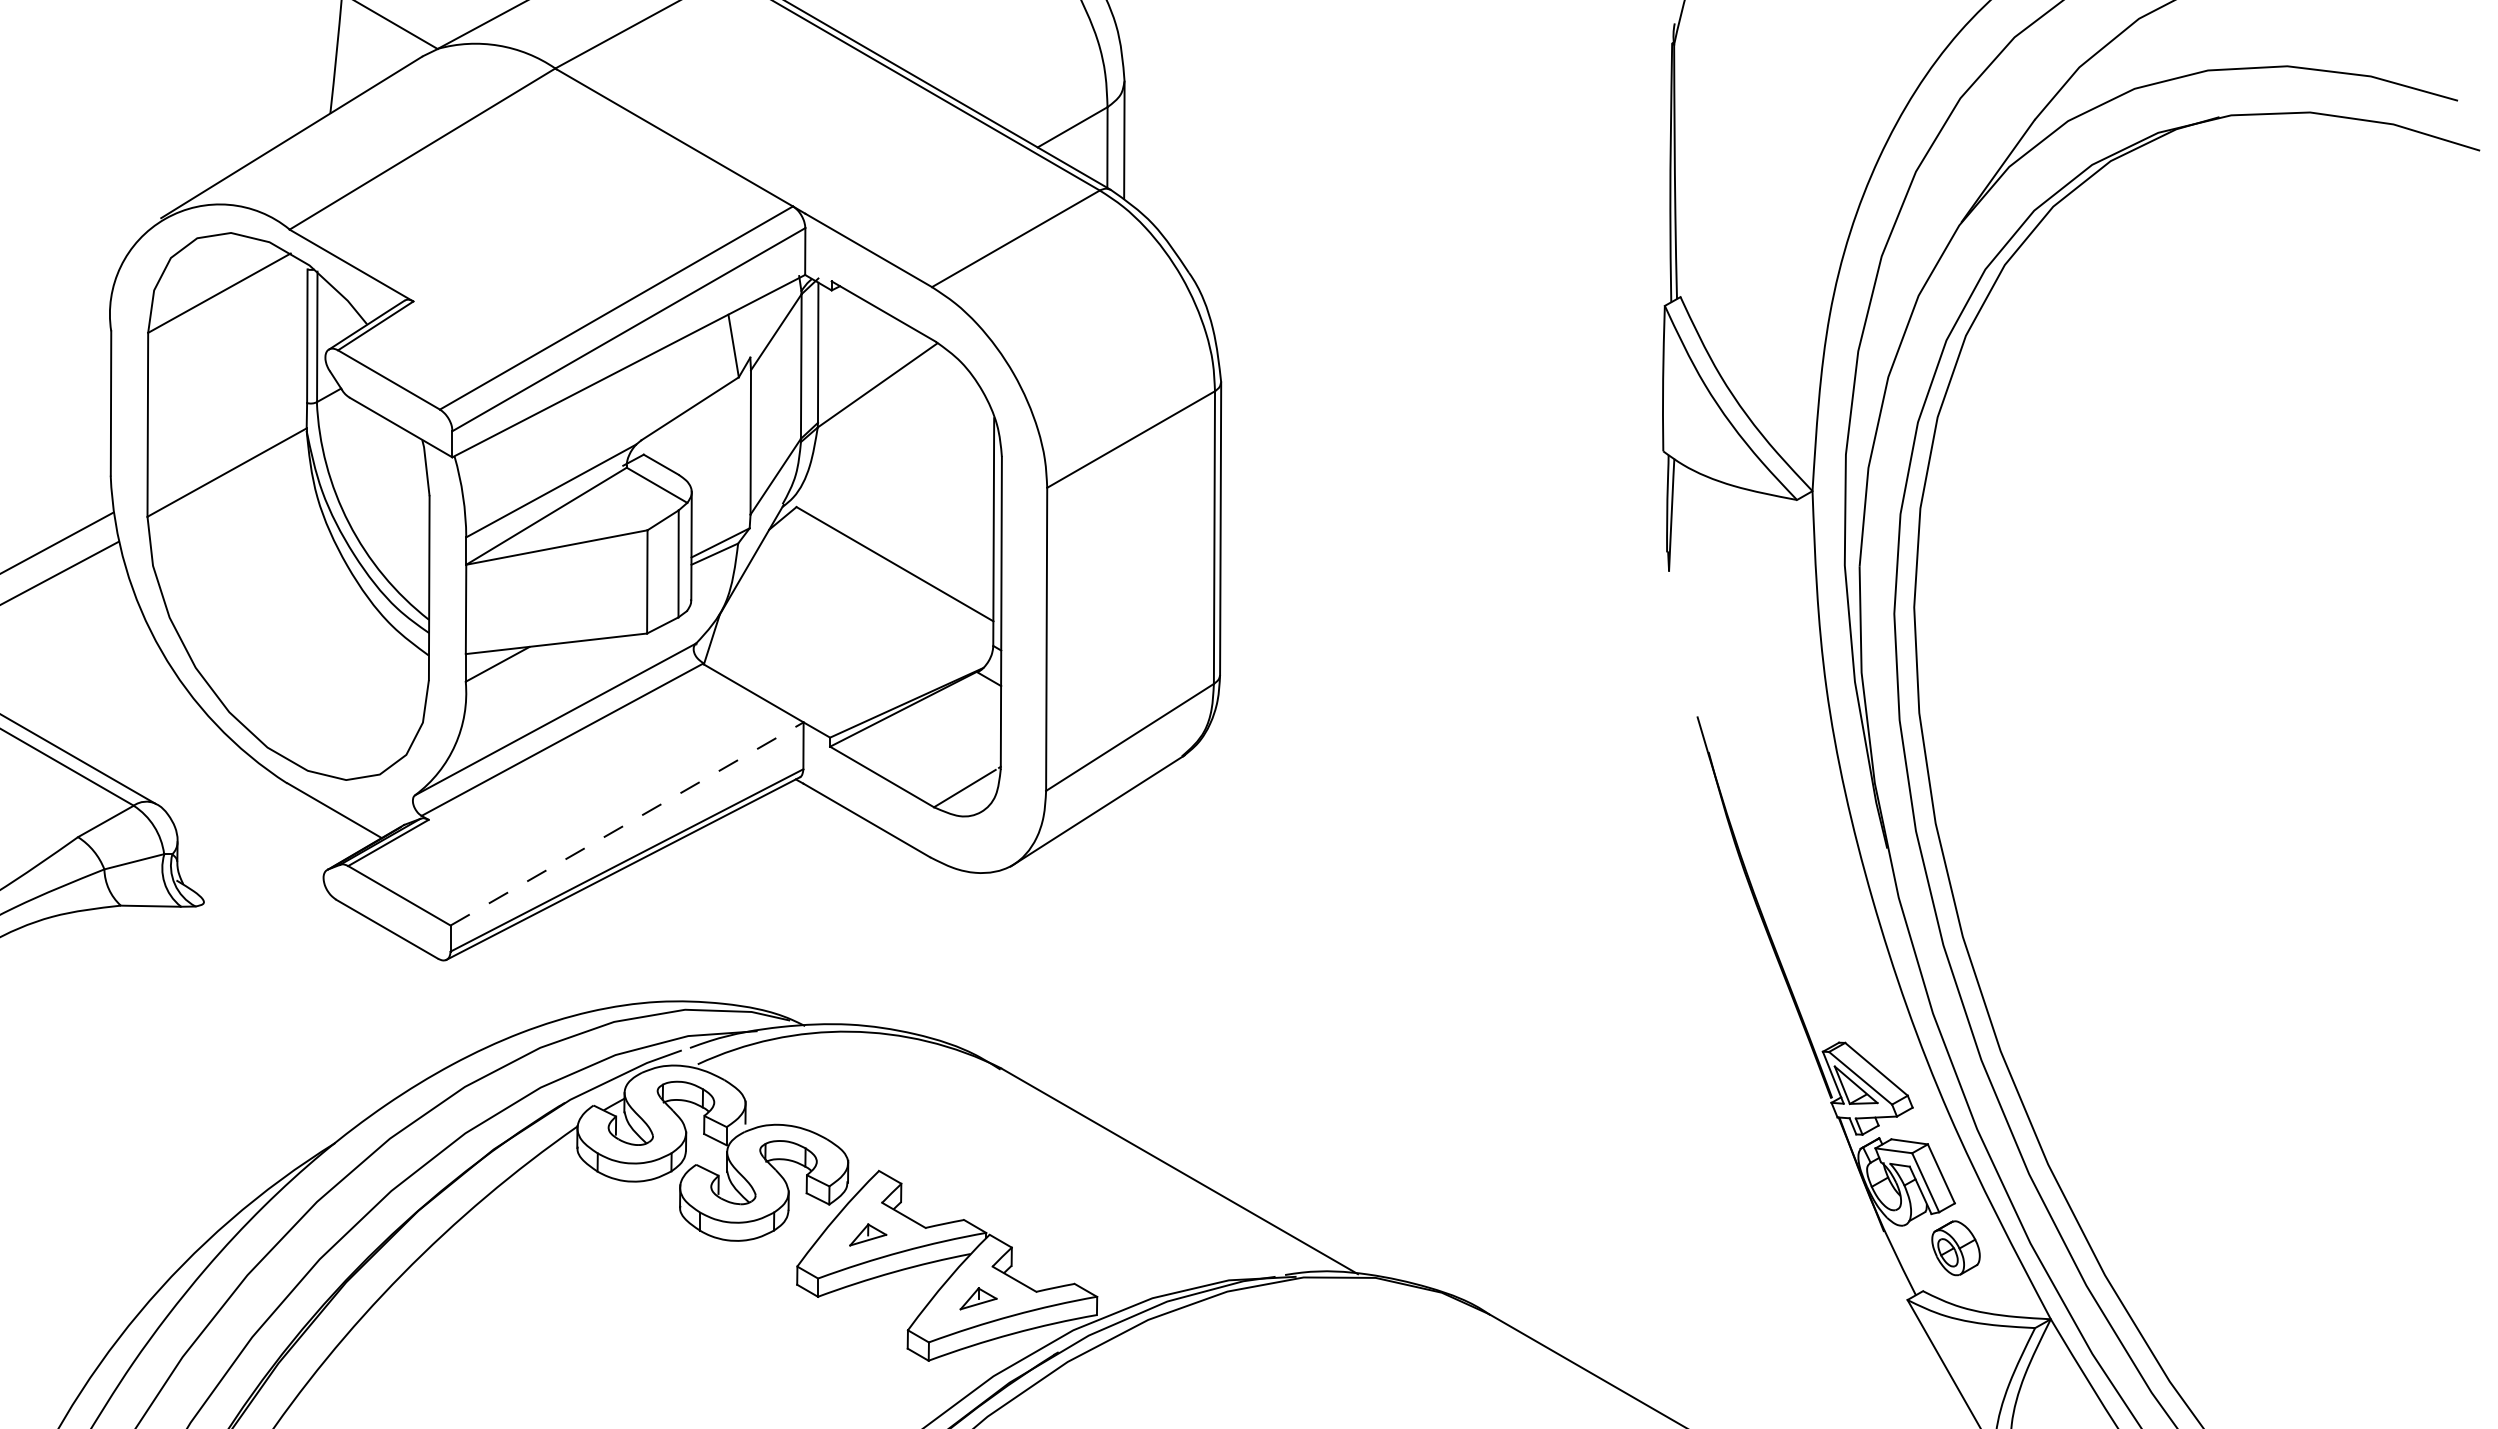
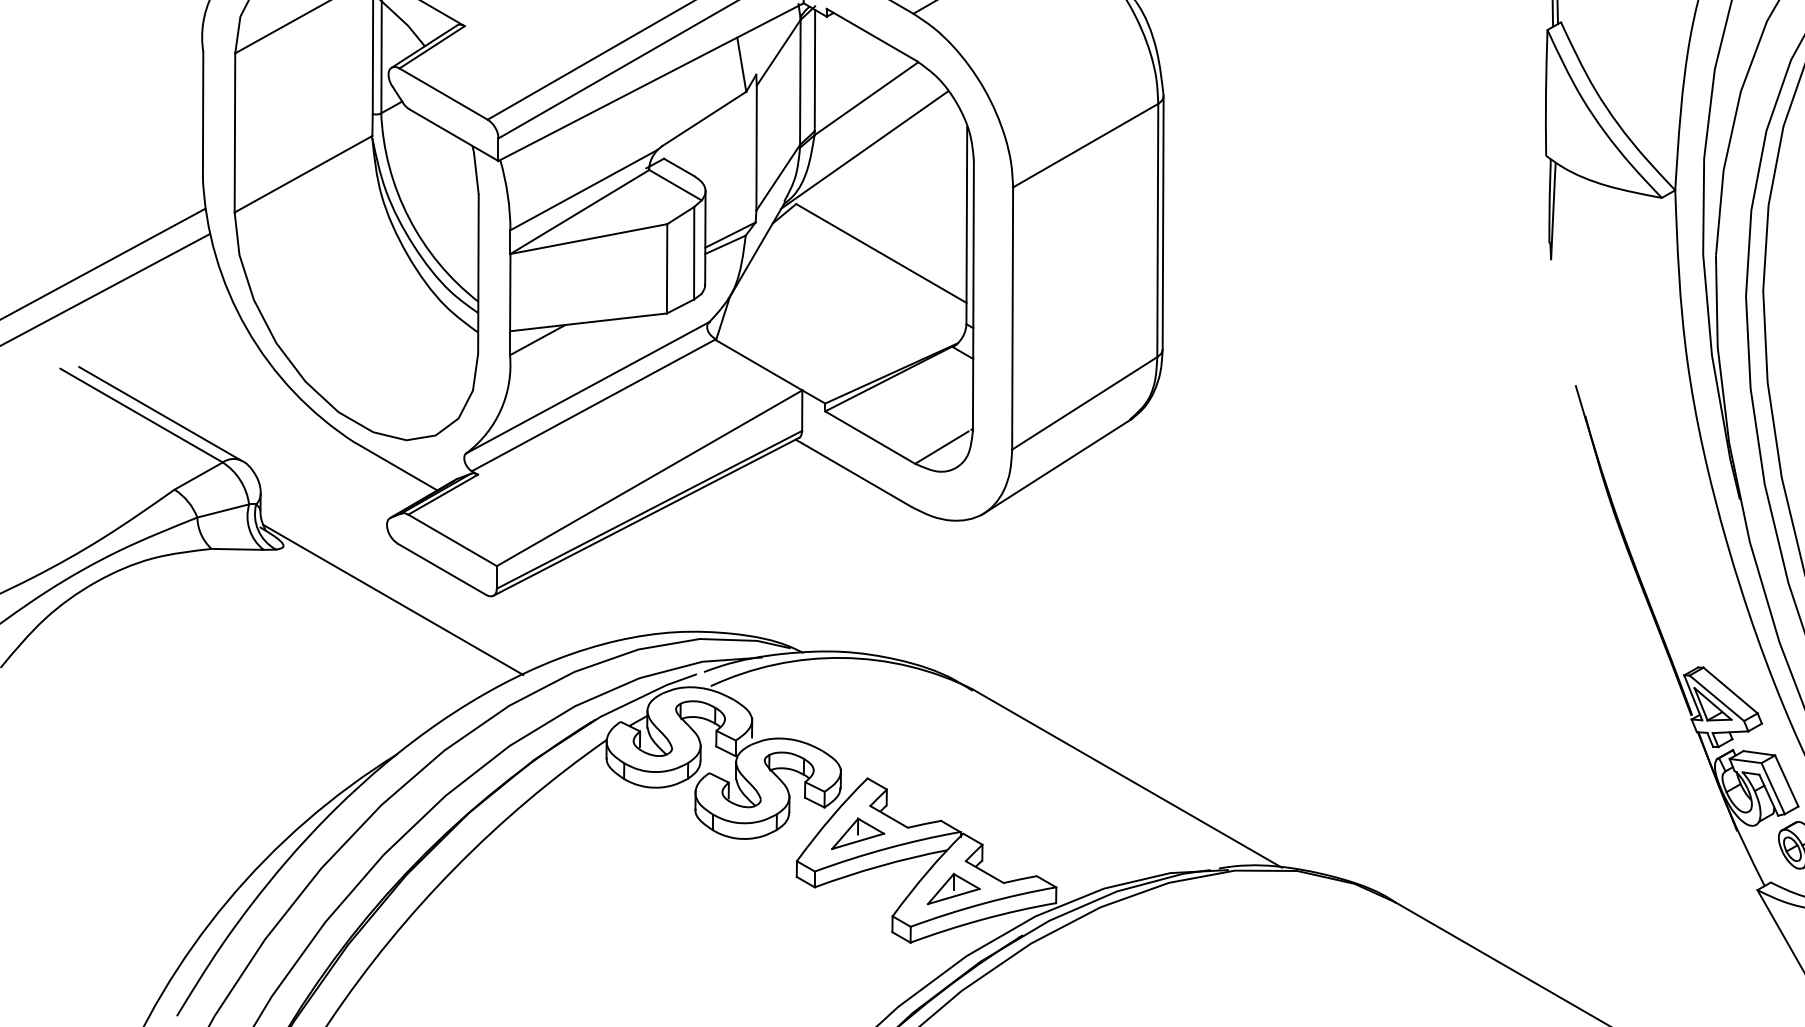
line: (875, 444) -> (864, 149), added
line: (627, 823) -> (649, 477), dashed -> solid
line: (330, 964) -> (393, 599), added
part: (868, 1234) -> (858, 833), size x1.67
part: (978, 1298) -> (953, 888), size x1.67

